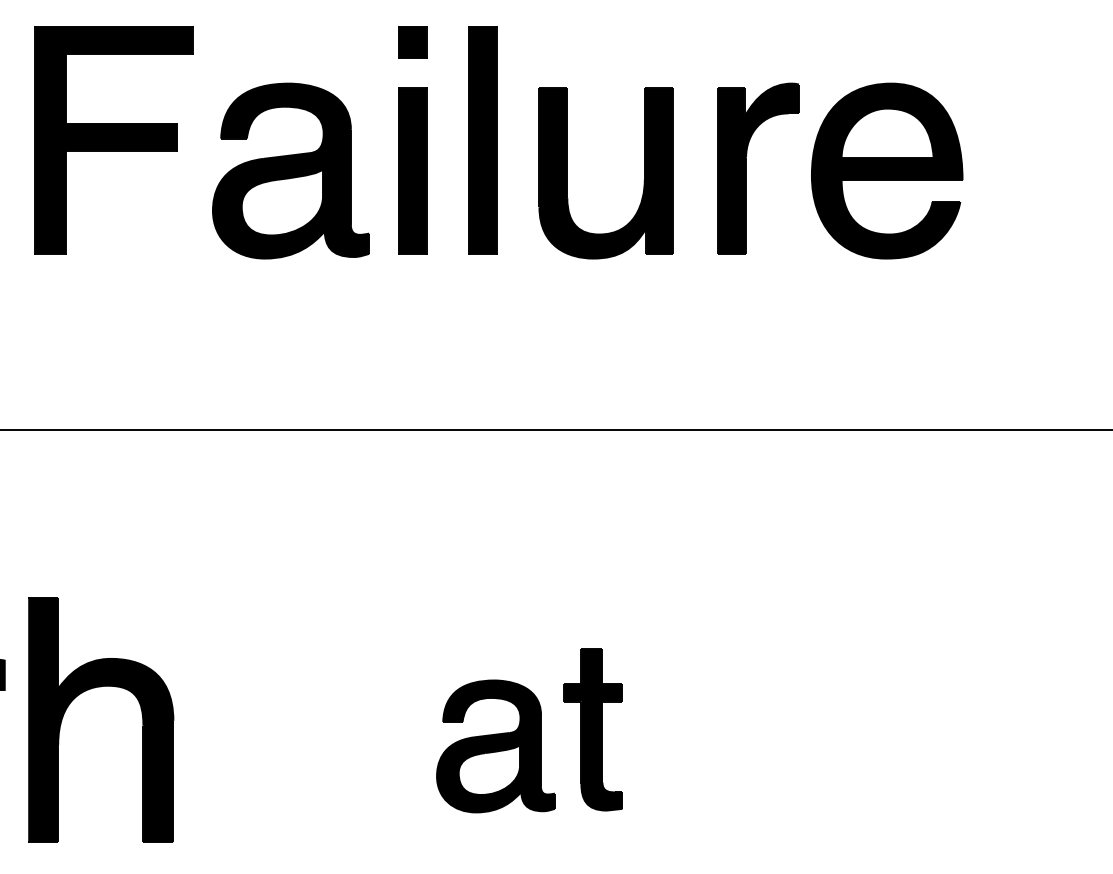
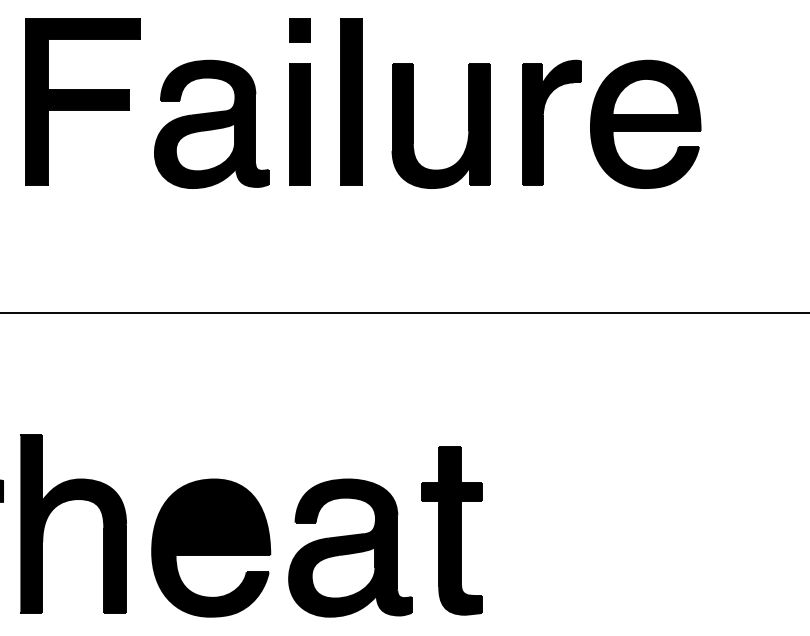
part: (529, 730) -> (385, 531), size x1.43
part: (290, 752) -> (211, 547), added

